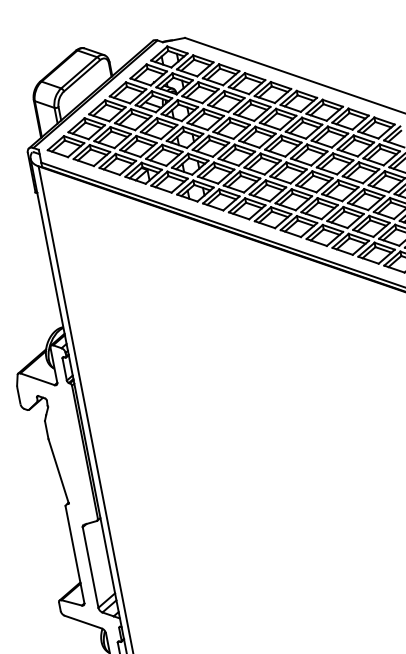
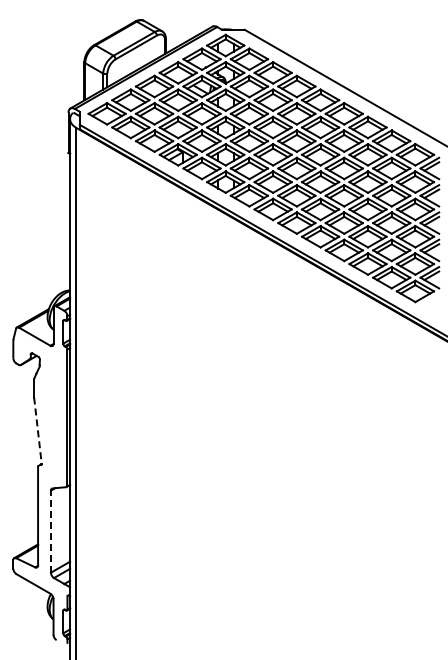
line: (58, 471) -> (37, 431), solid -> dashed
line: (90, 567) -> (50, 531), solid -> dashed

